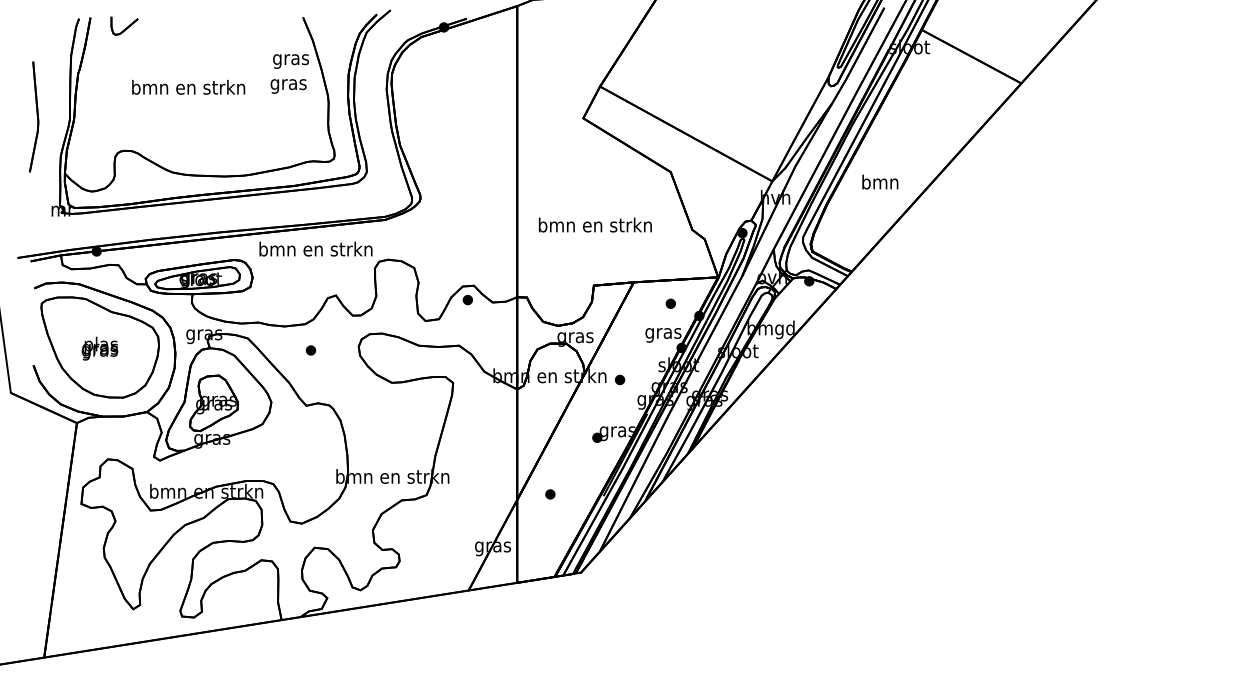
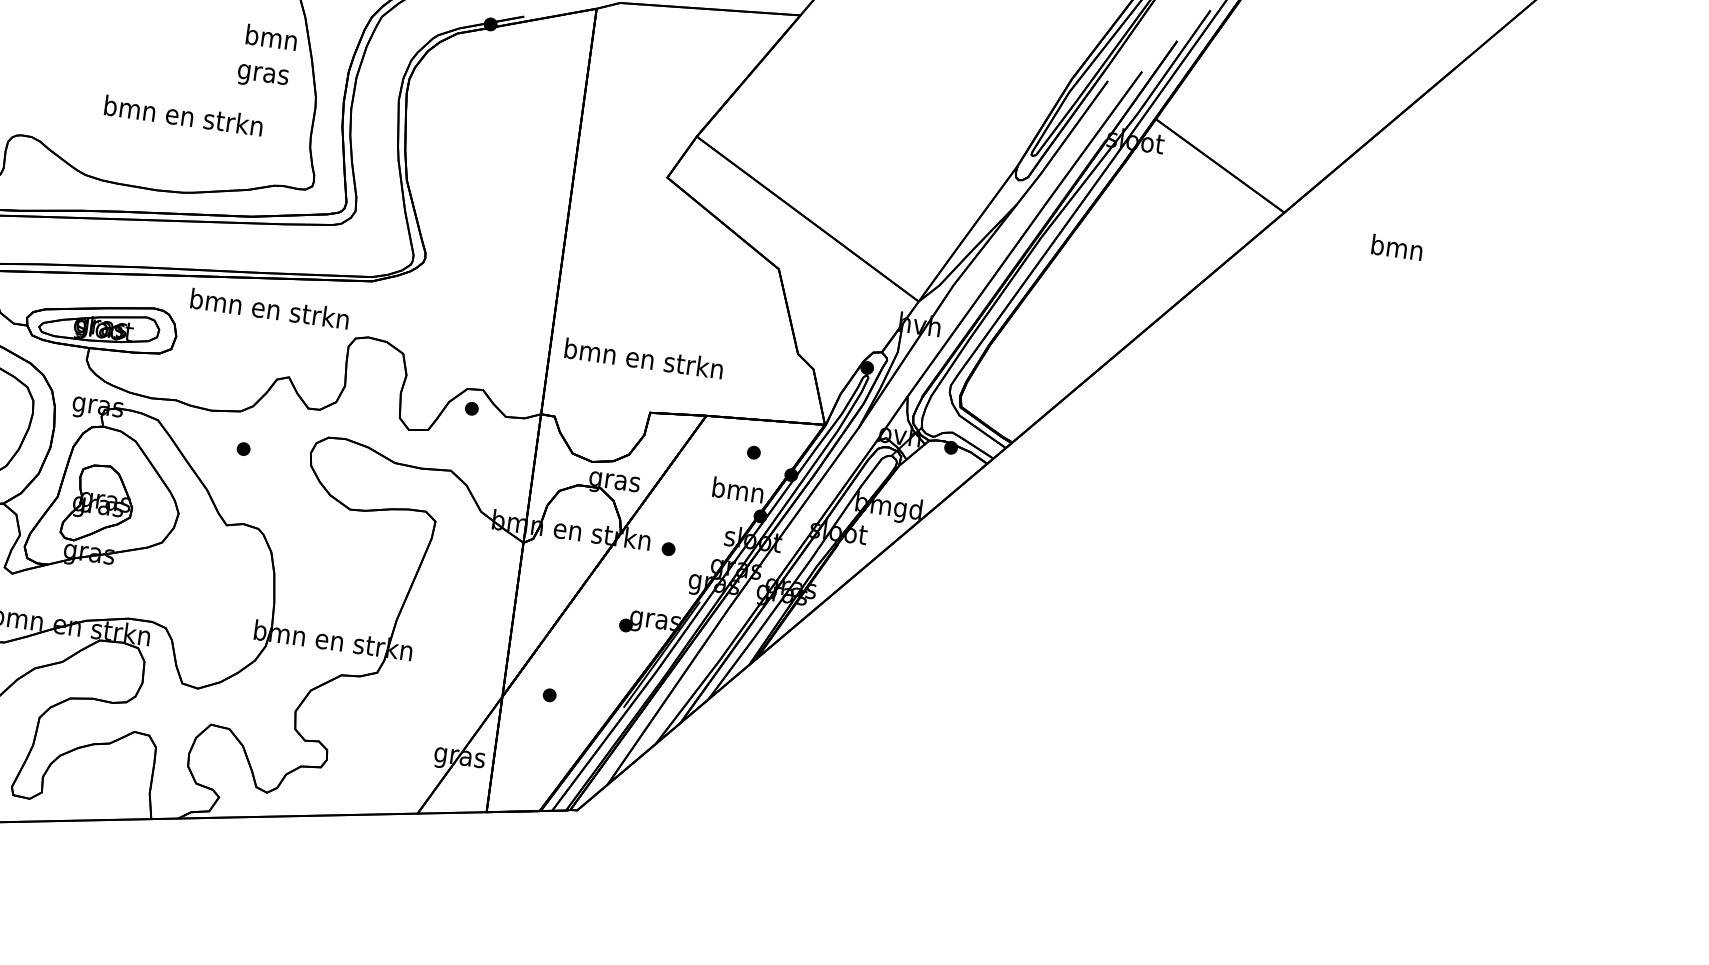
text: (291, 59) -> (272, 40), gras -> bmn
text: (188, 87) -> (183, 115), moved
text: (880, 181) -> (1397, 246), moved
text: (595, 224) -> (644, 357), moved
text: (663, 333) -> (738, 492), gras -> bmn

